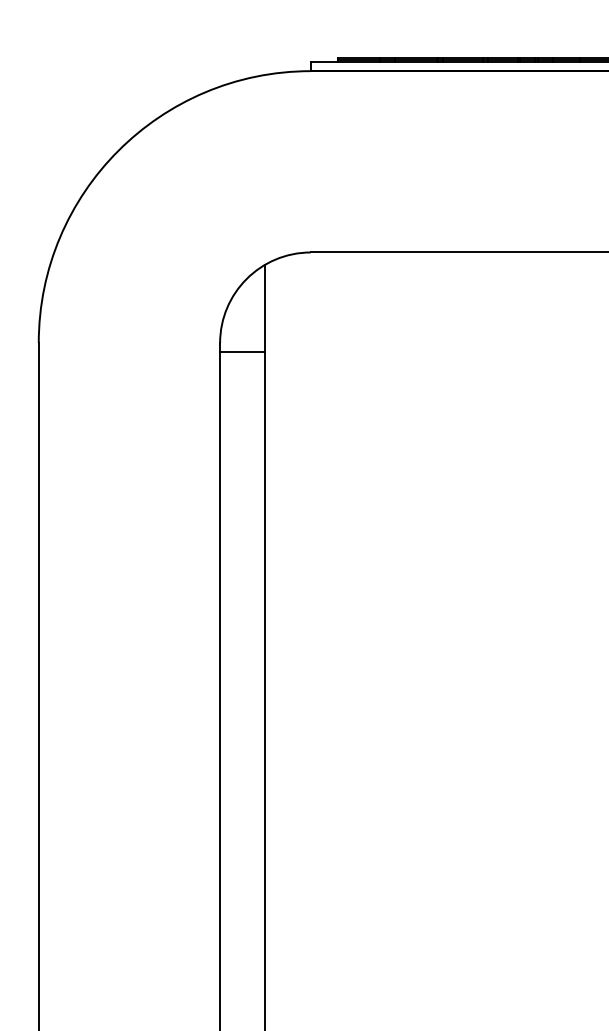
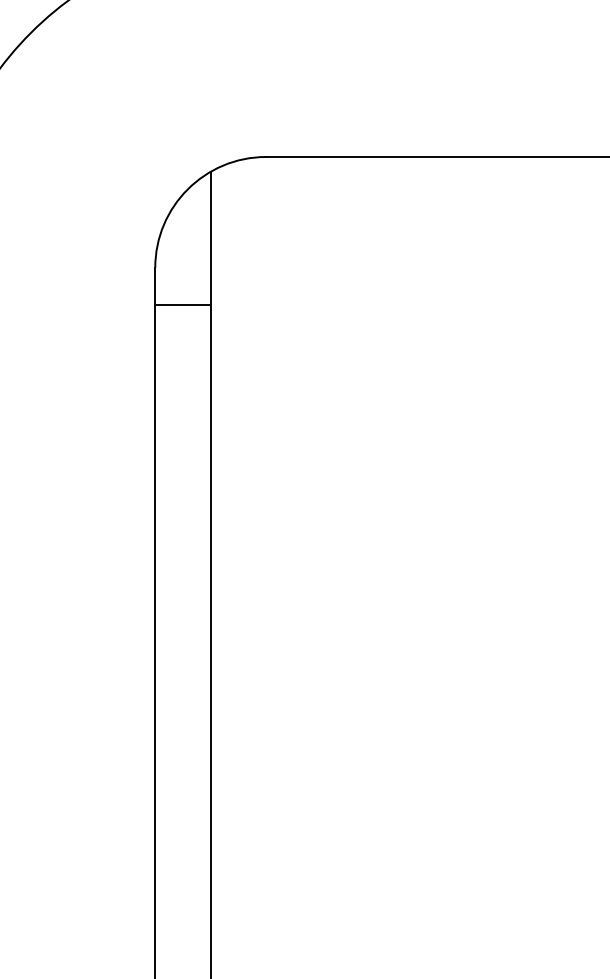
line: (242, 352) -> (182, 304), moved

